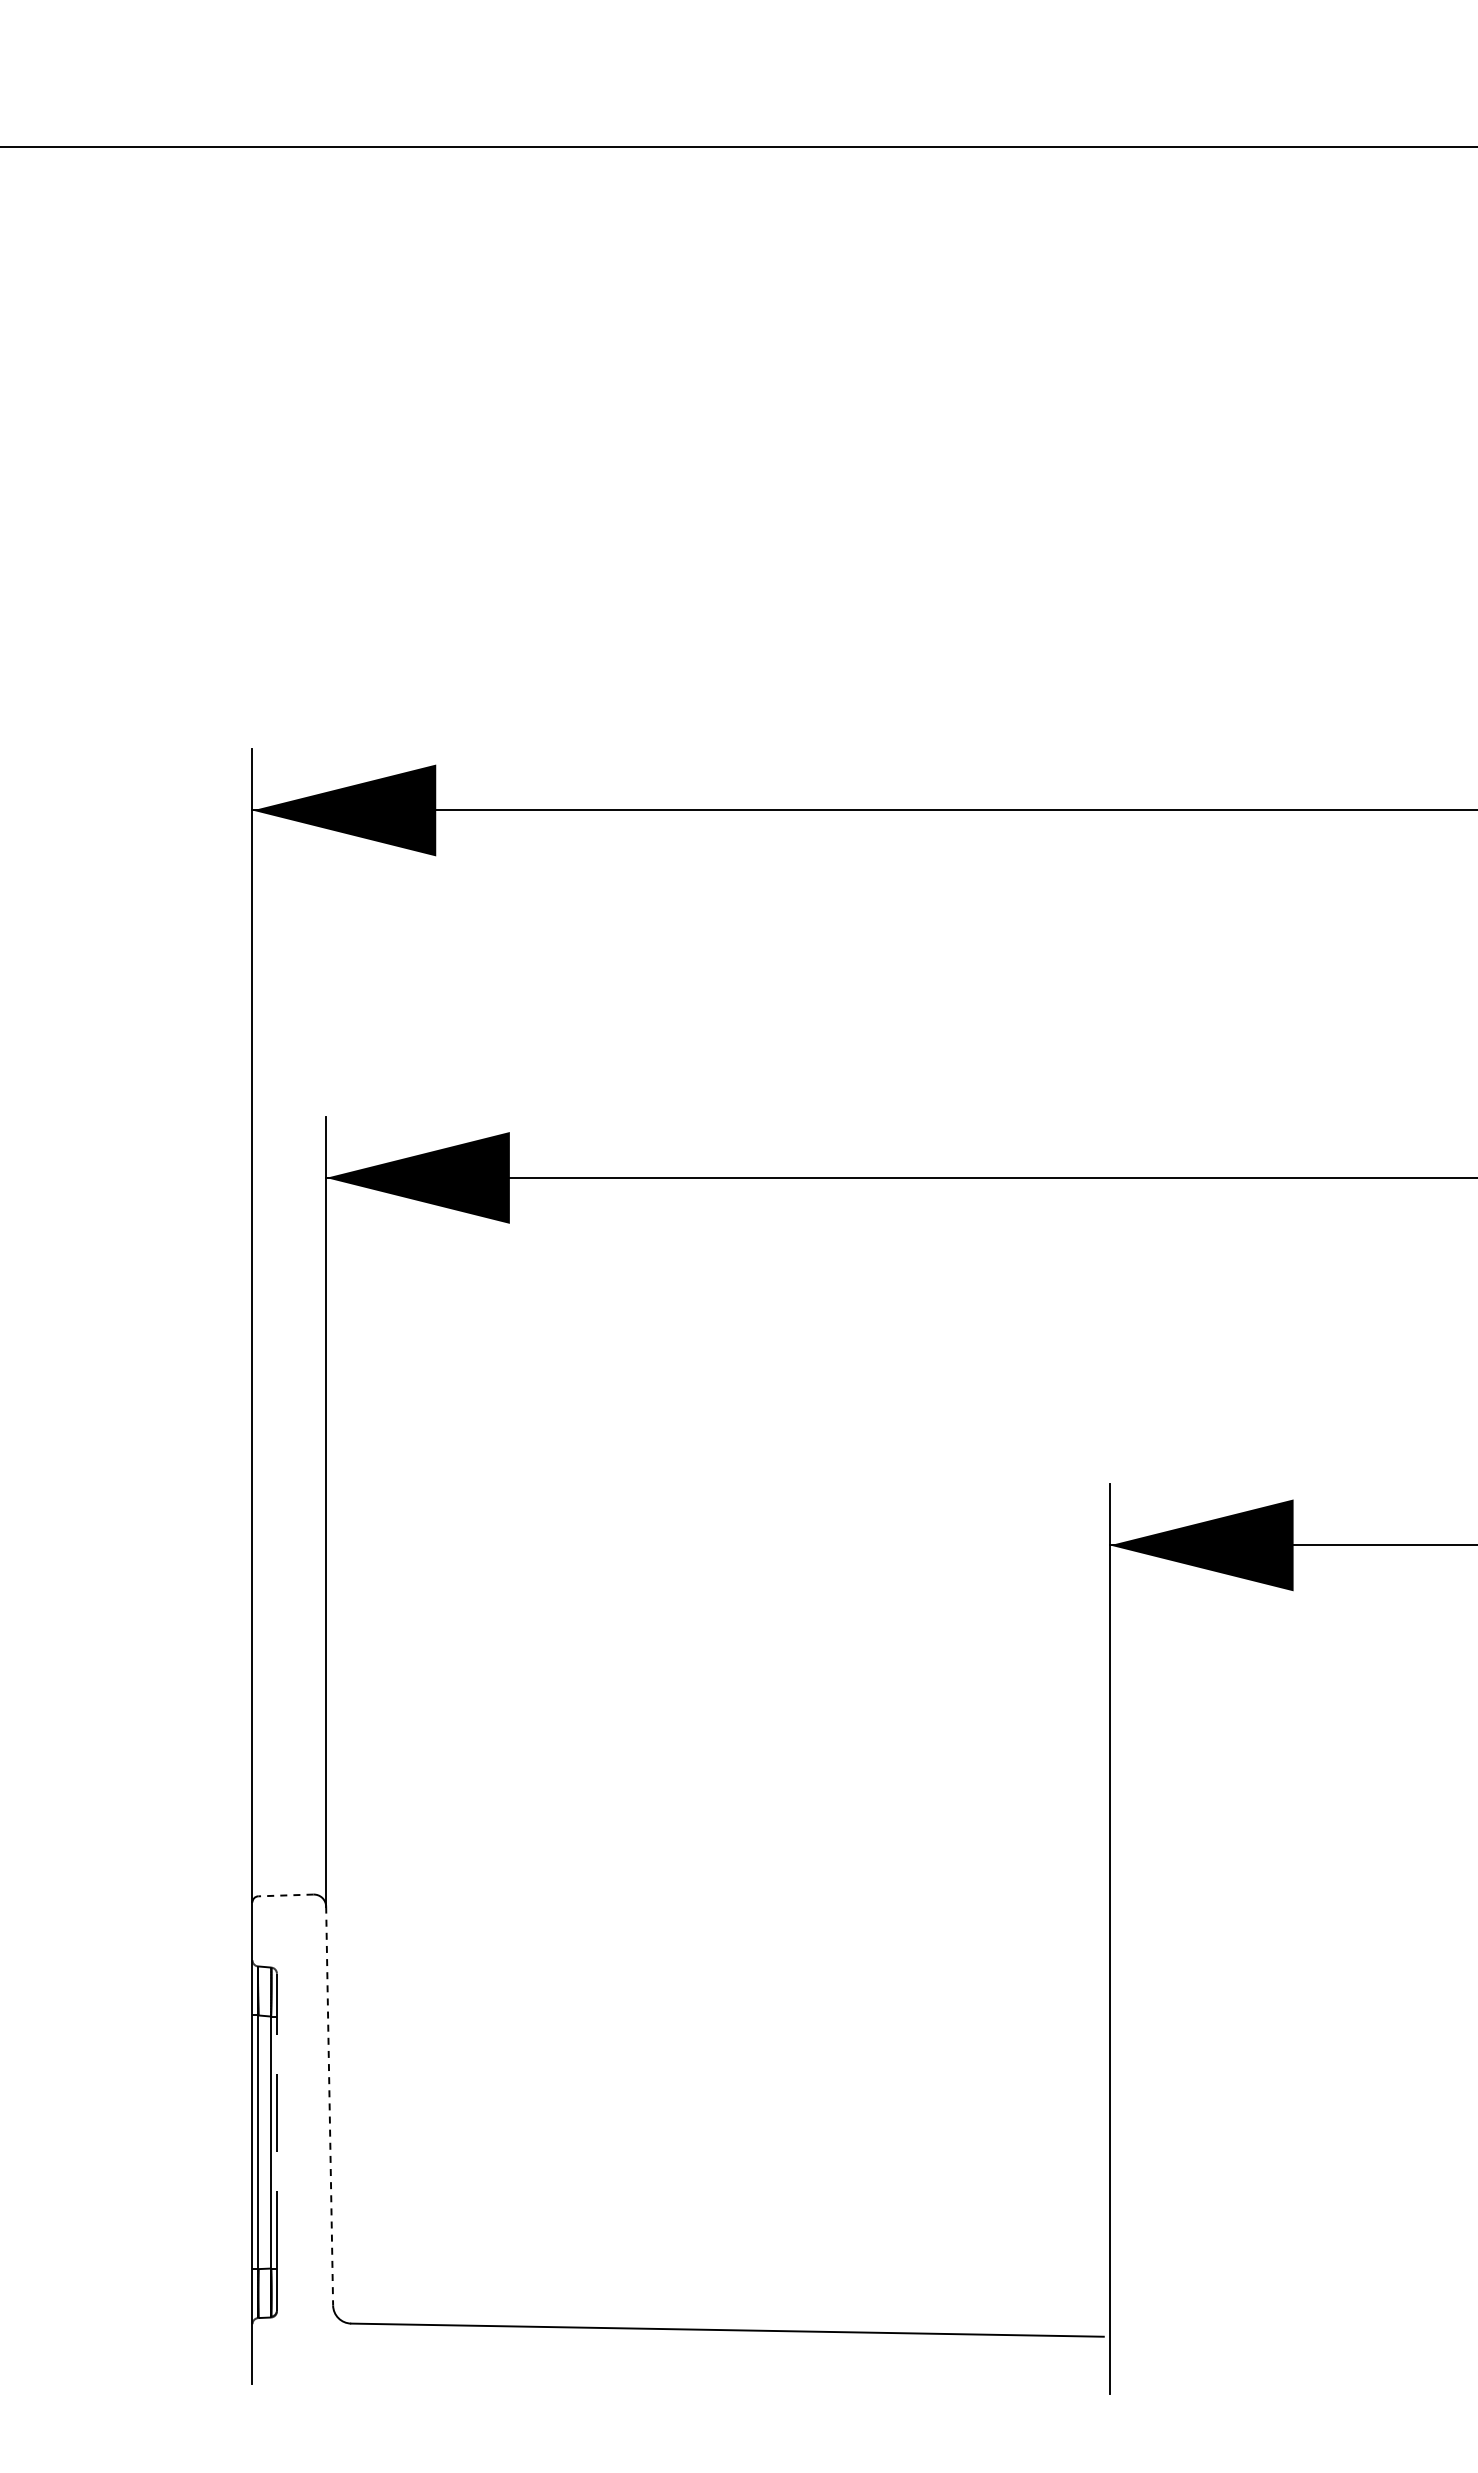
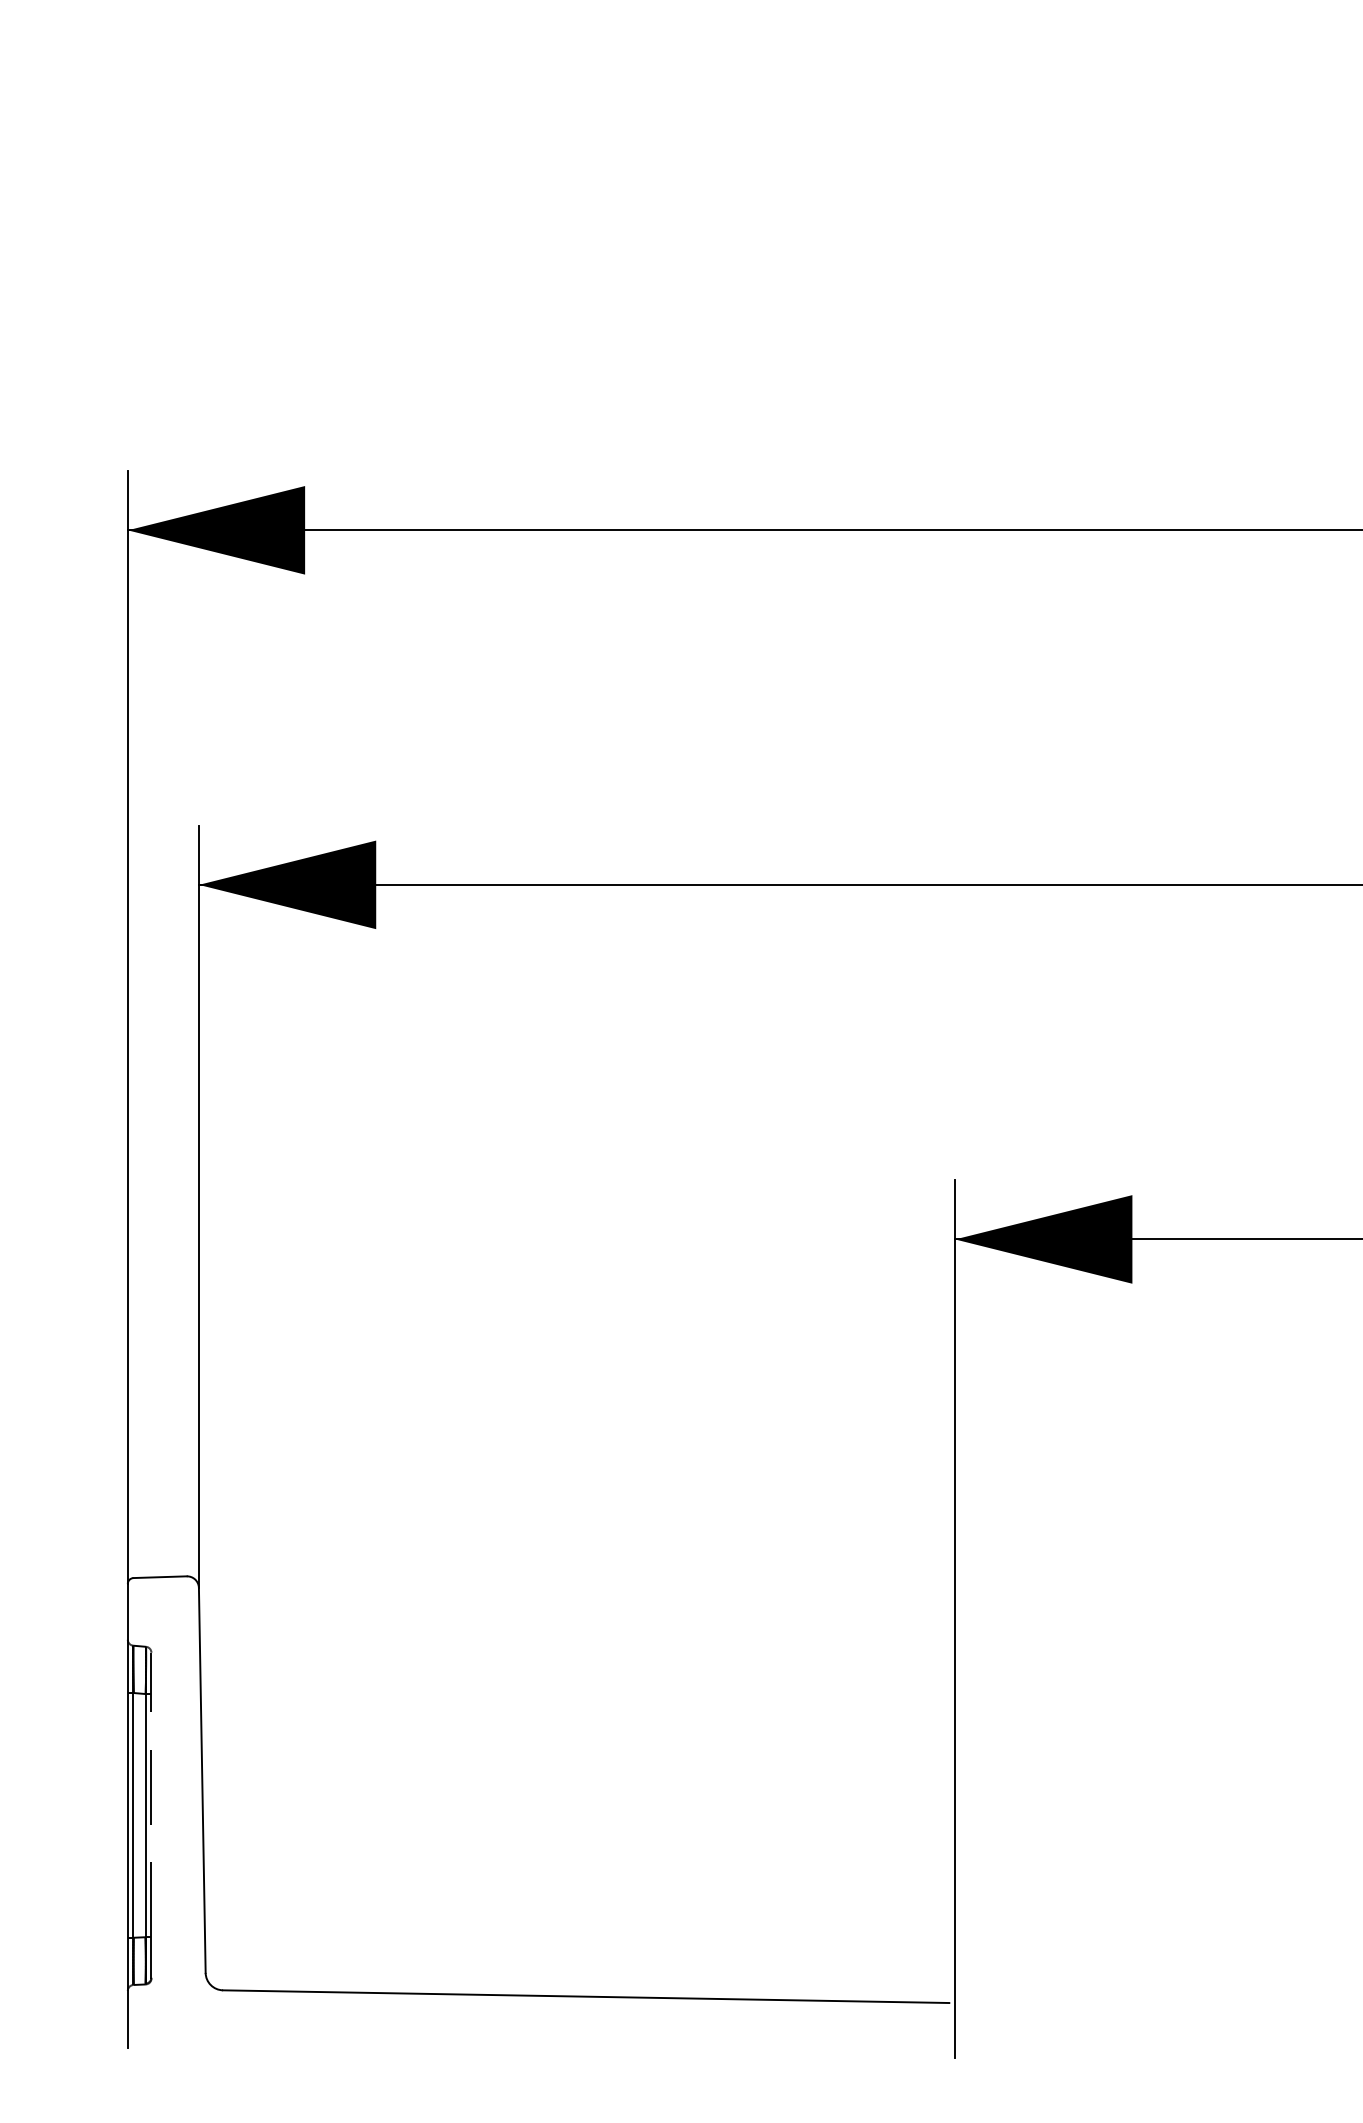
line: (285, 1895) -> (159, 1577), dashed -> solid
line: (329, 2106) -> (202, 1780), dashed -> solid

